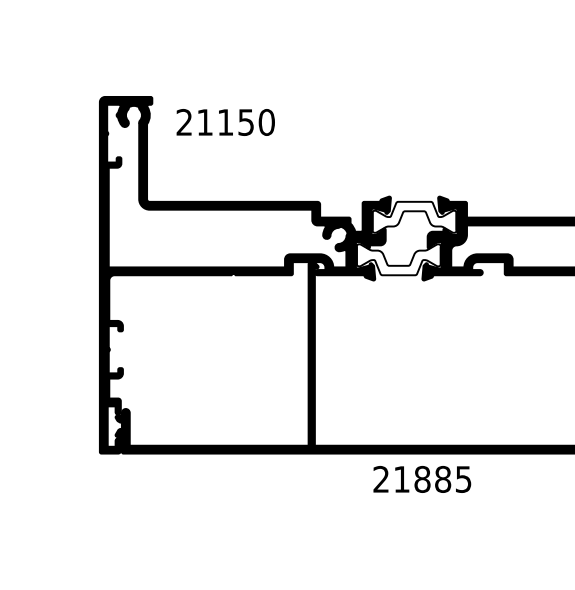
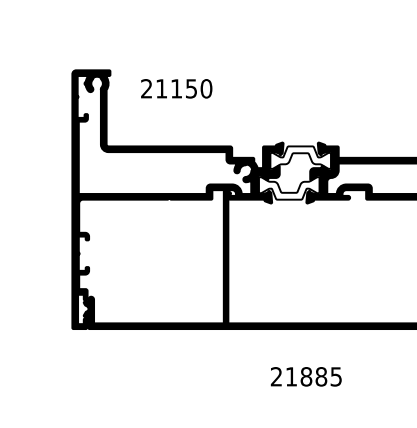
text: (225, 122) -> (176, 88), moved
text: (421, 479) -> (305, 376), moved

